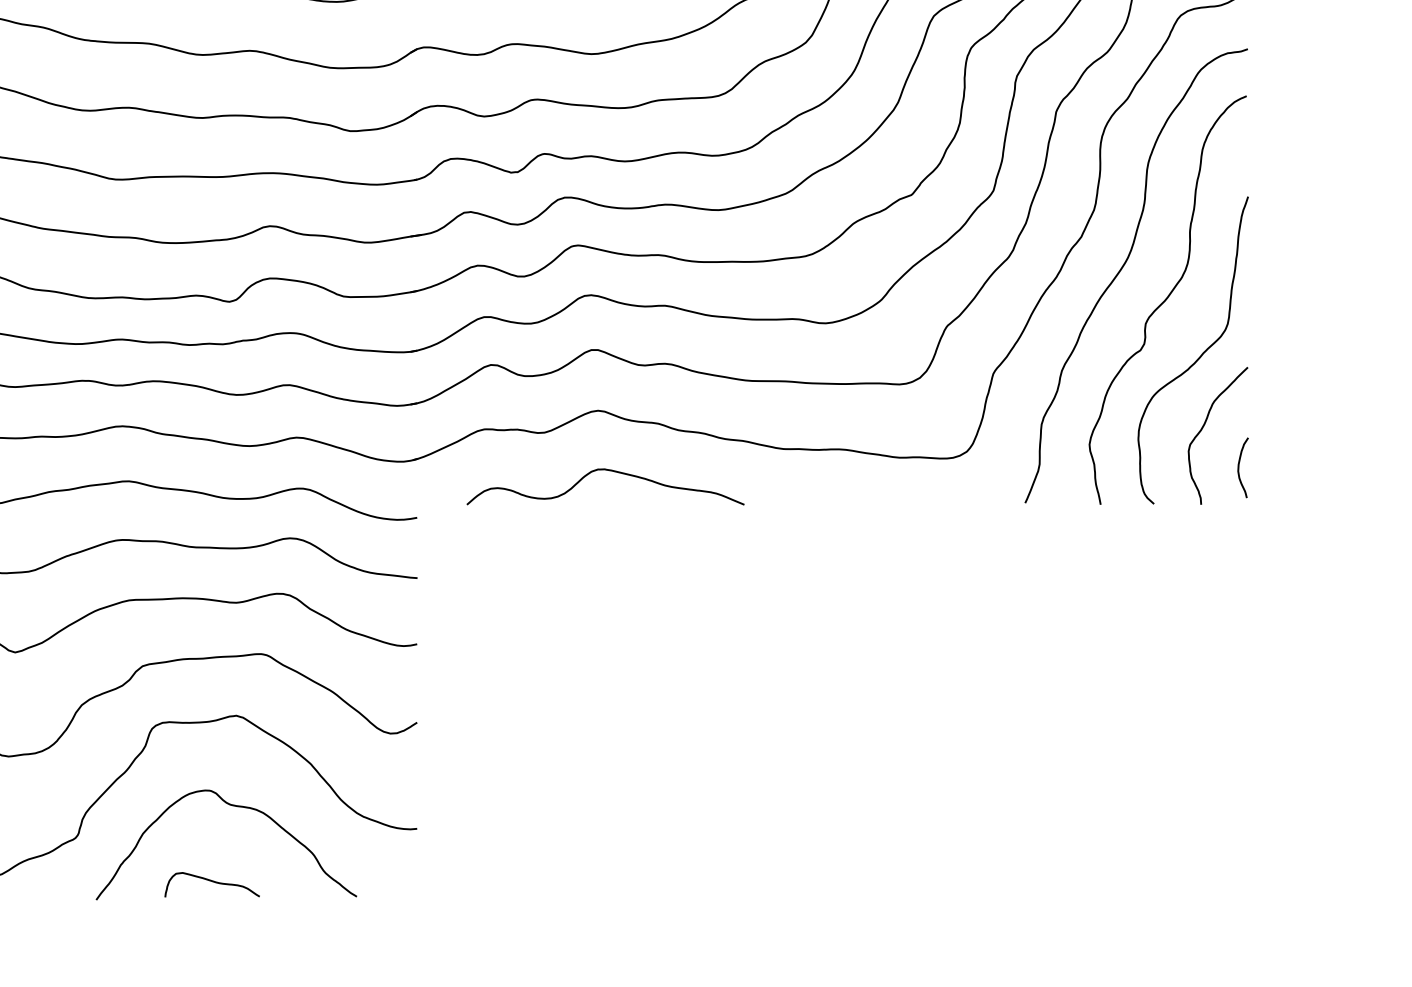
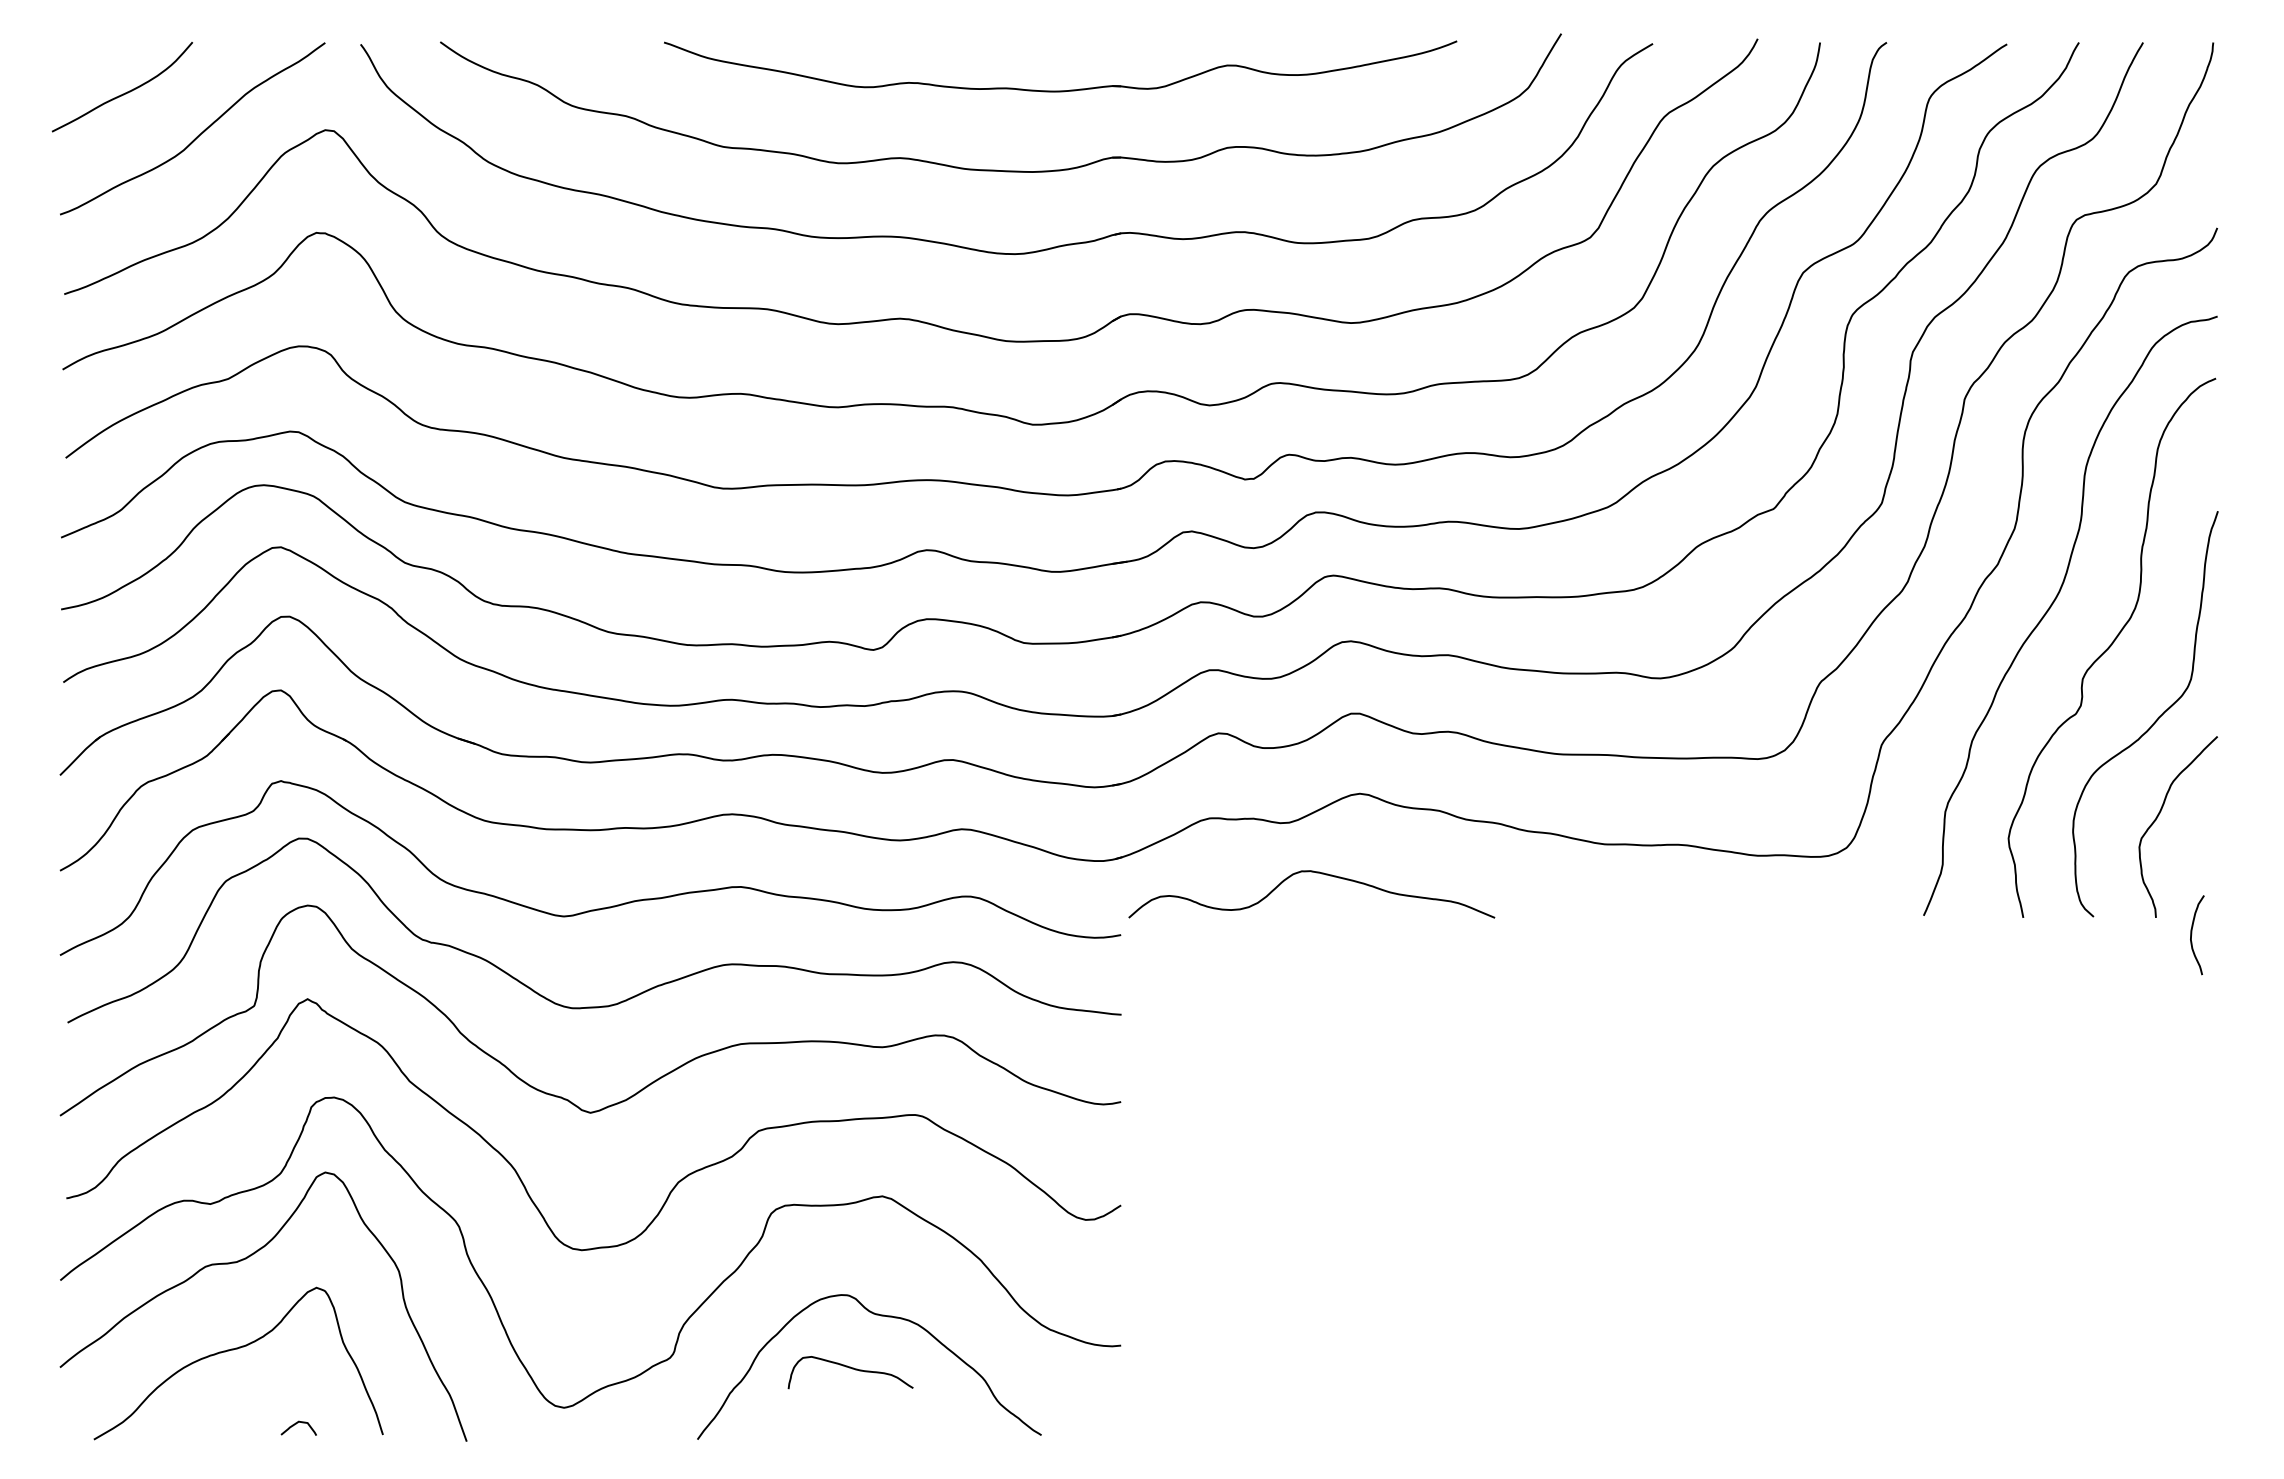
curve: (1239, 467) -> (2192, 934), moved
curve: (609, 471) -> (1316, 873), moved
curve: (213, 882) -> (852, 1369), moved

